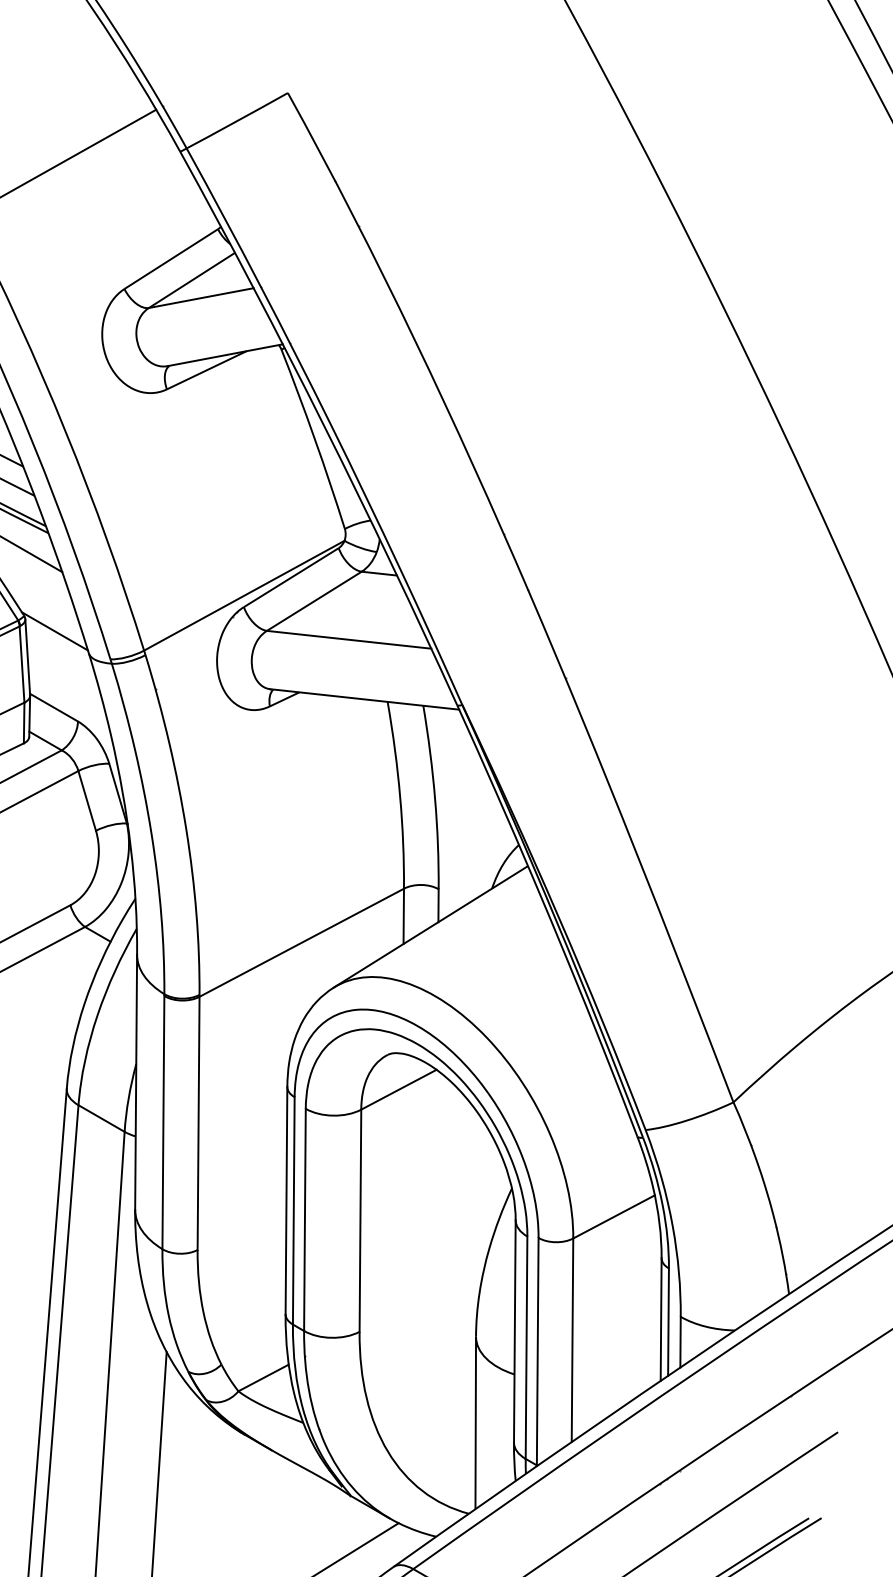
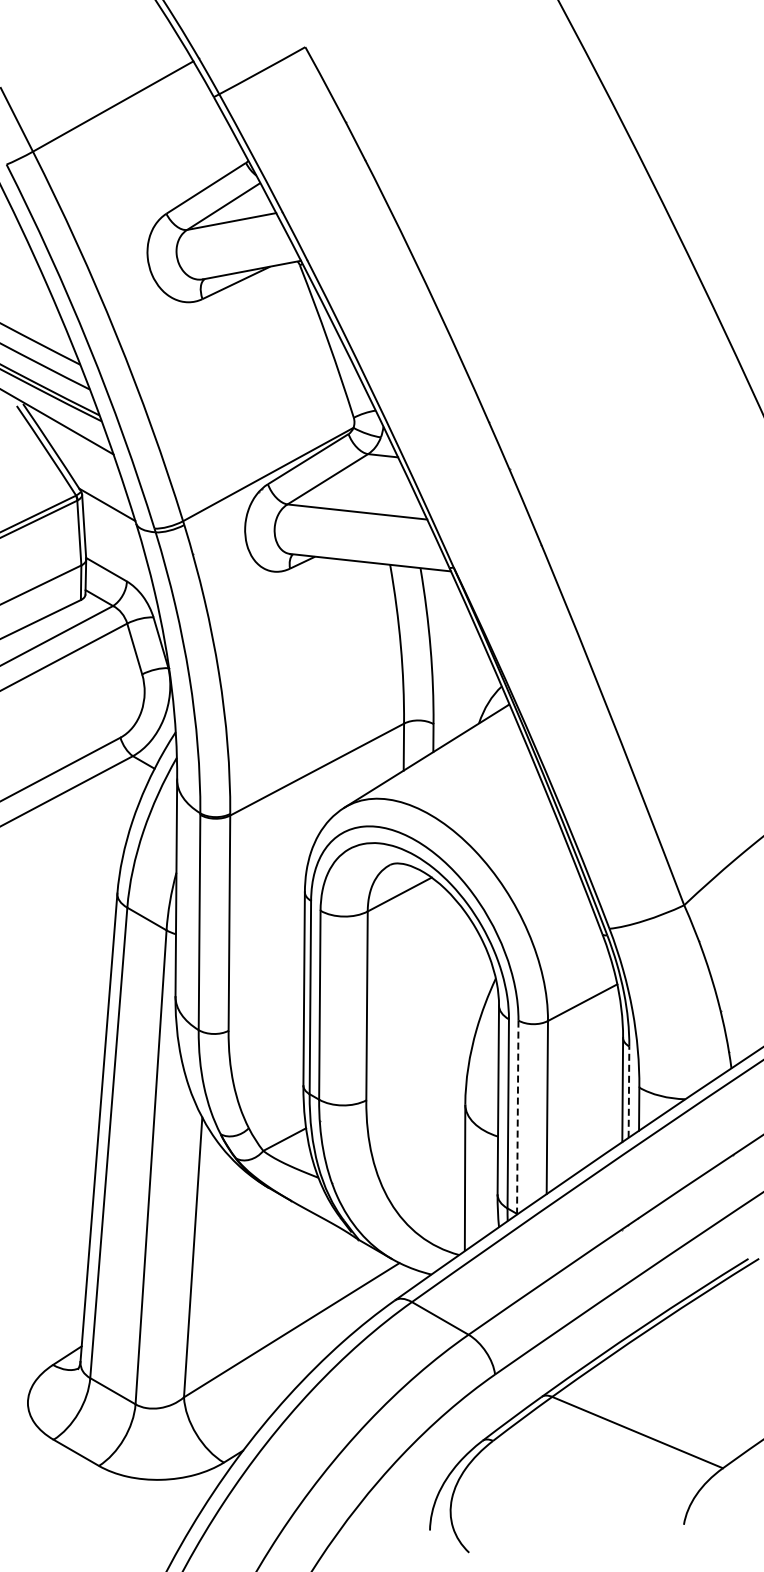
line: (667, 1322) -> (628, 1092), solid -> dashed
line: (537, 1351) -> (517, 1117), solid -> dashed

